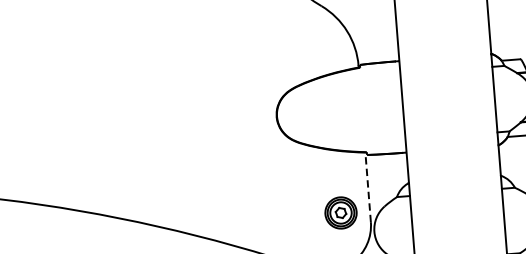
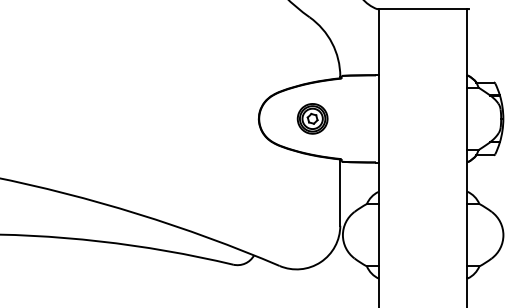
line: (368, 187) -> (340, 192), dashed -> solid
part: (340, 212) -> (312, 118), moved

